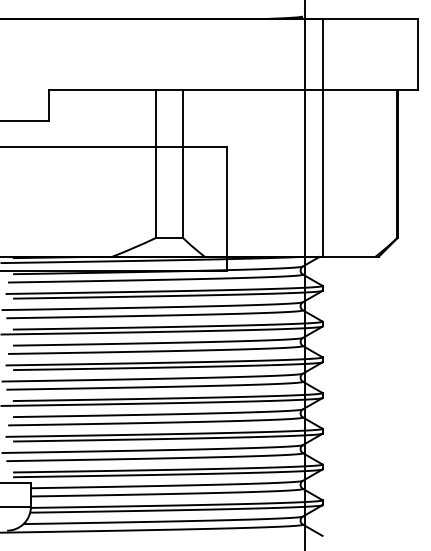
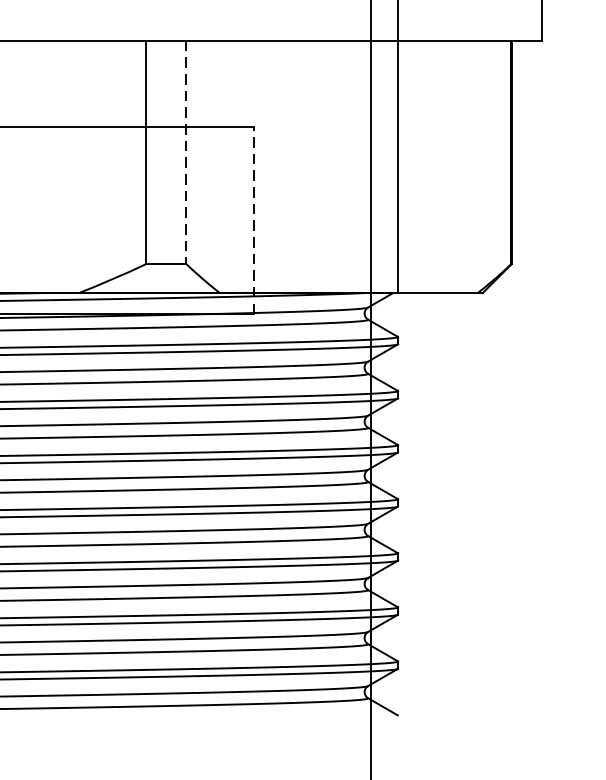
line: (182, 164) -> (185, 153), solid -> dashed
line: (227, 208) -> (253, 219), solid -> dashed

